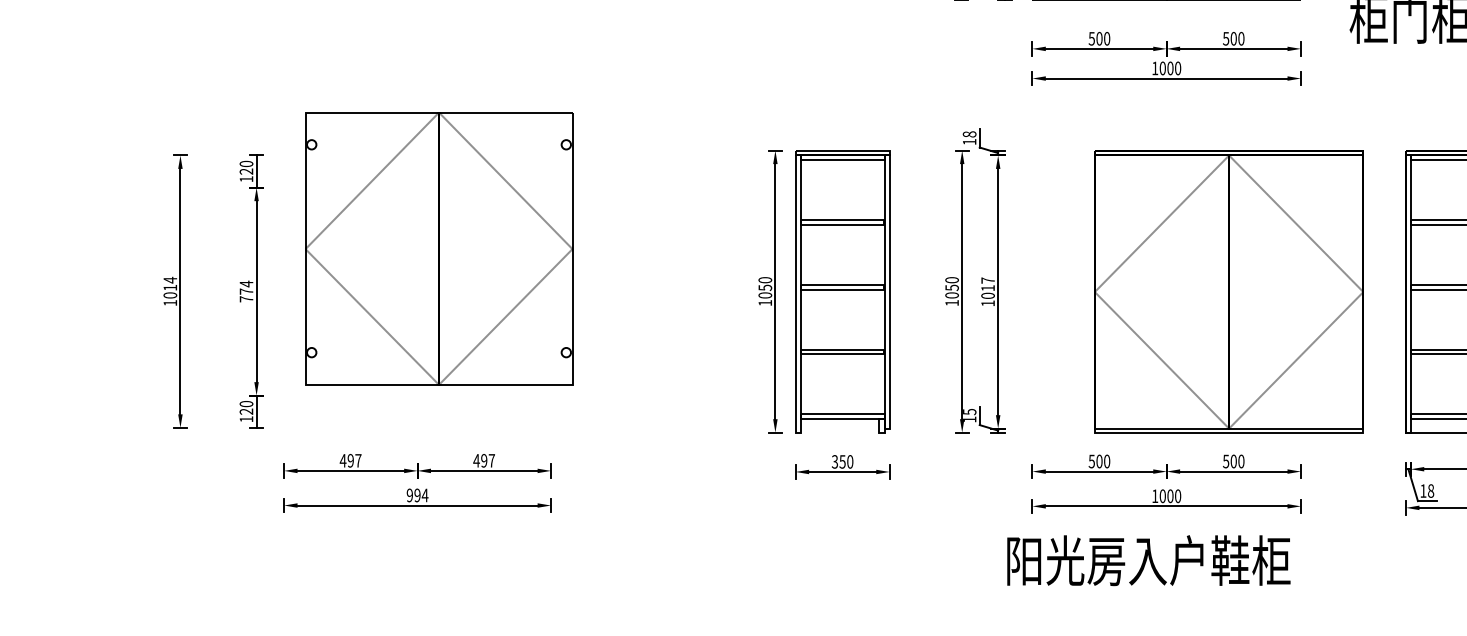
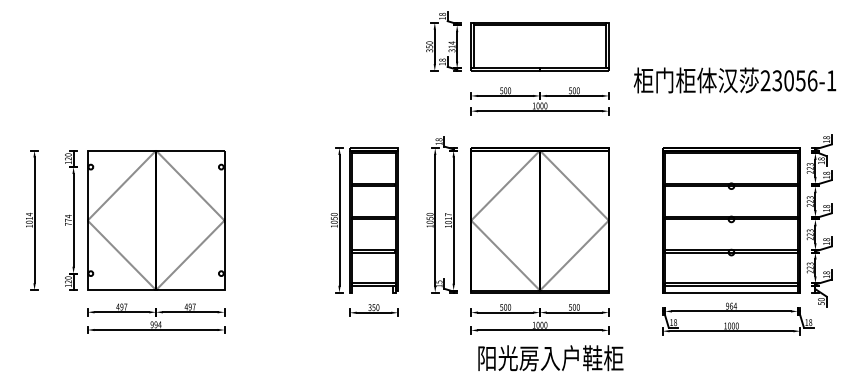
part: (439, 248) -> (156, 220), moved
part: (1228, 291) -> (539, 220), moved
text: (1148, 561) -> (550, 358), moved

